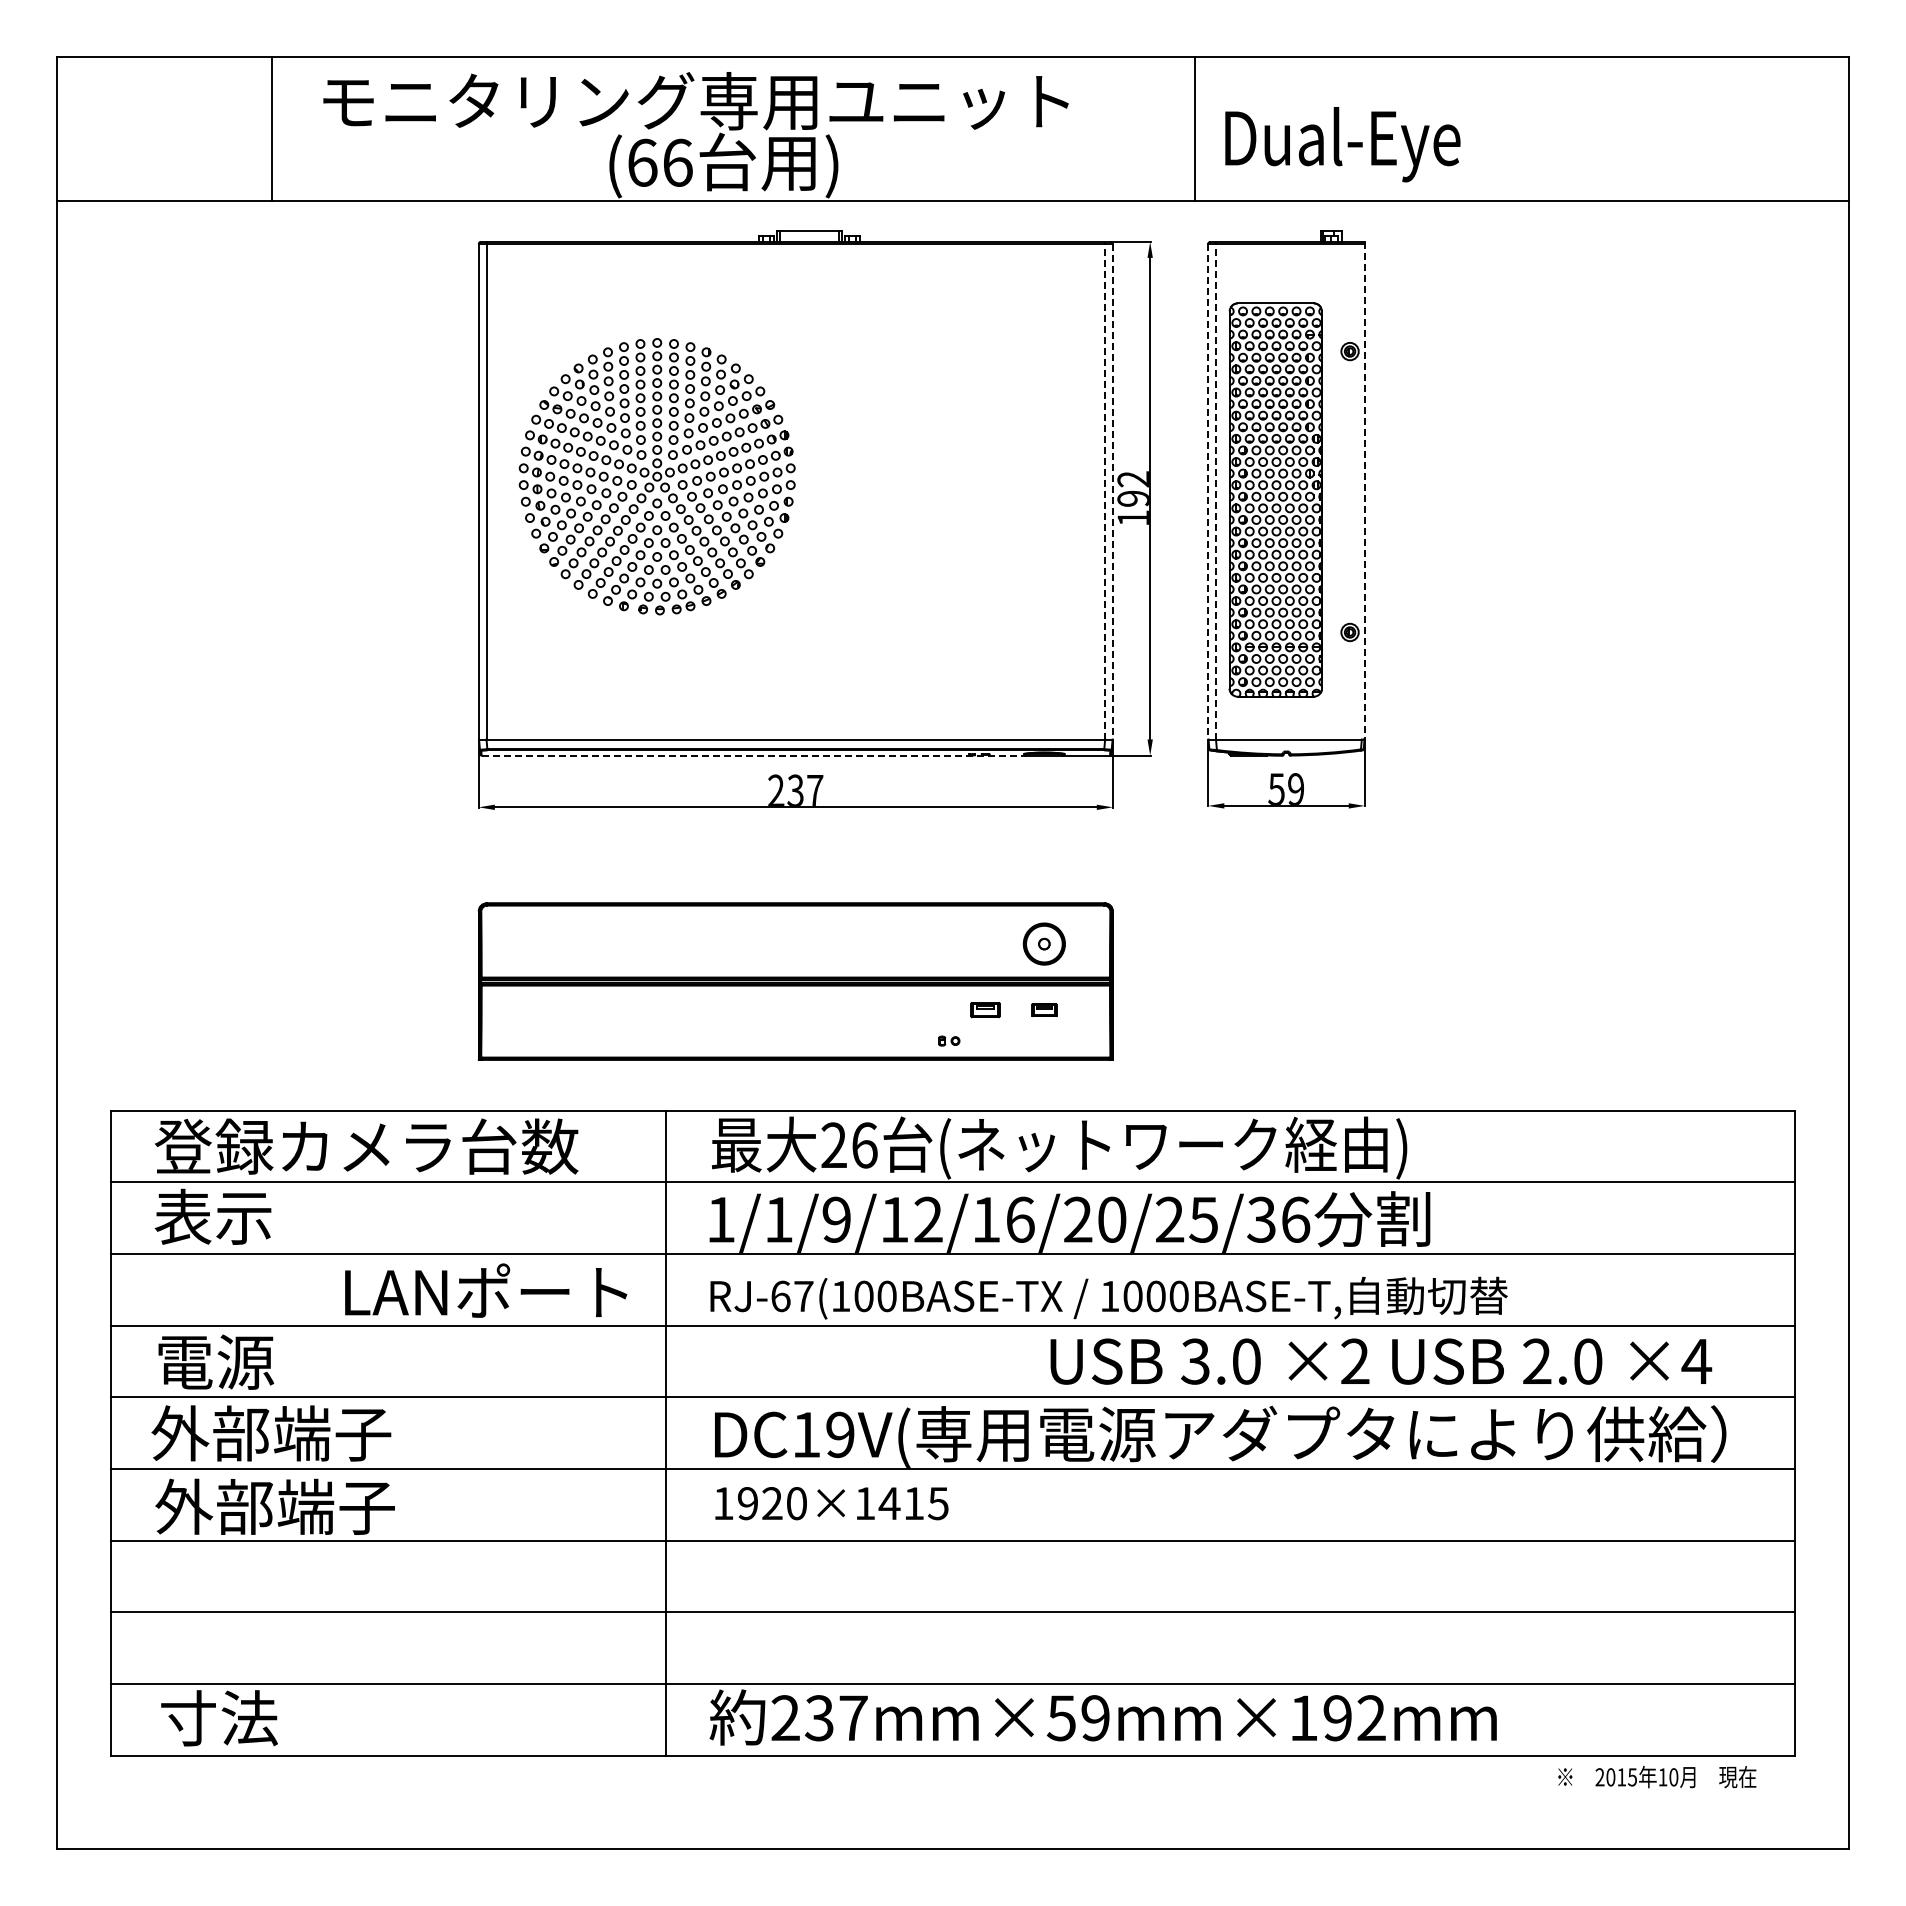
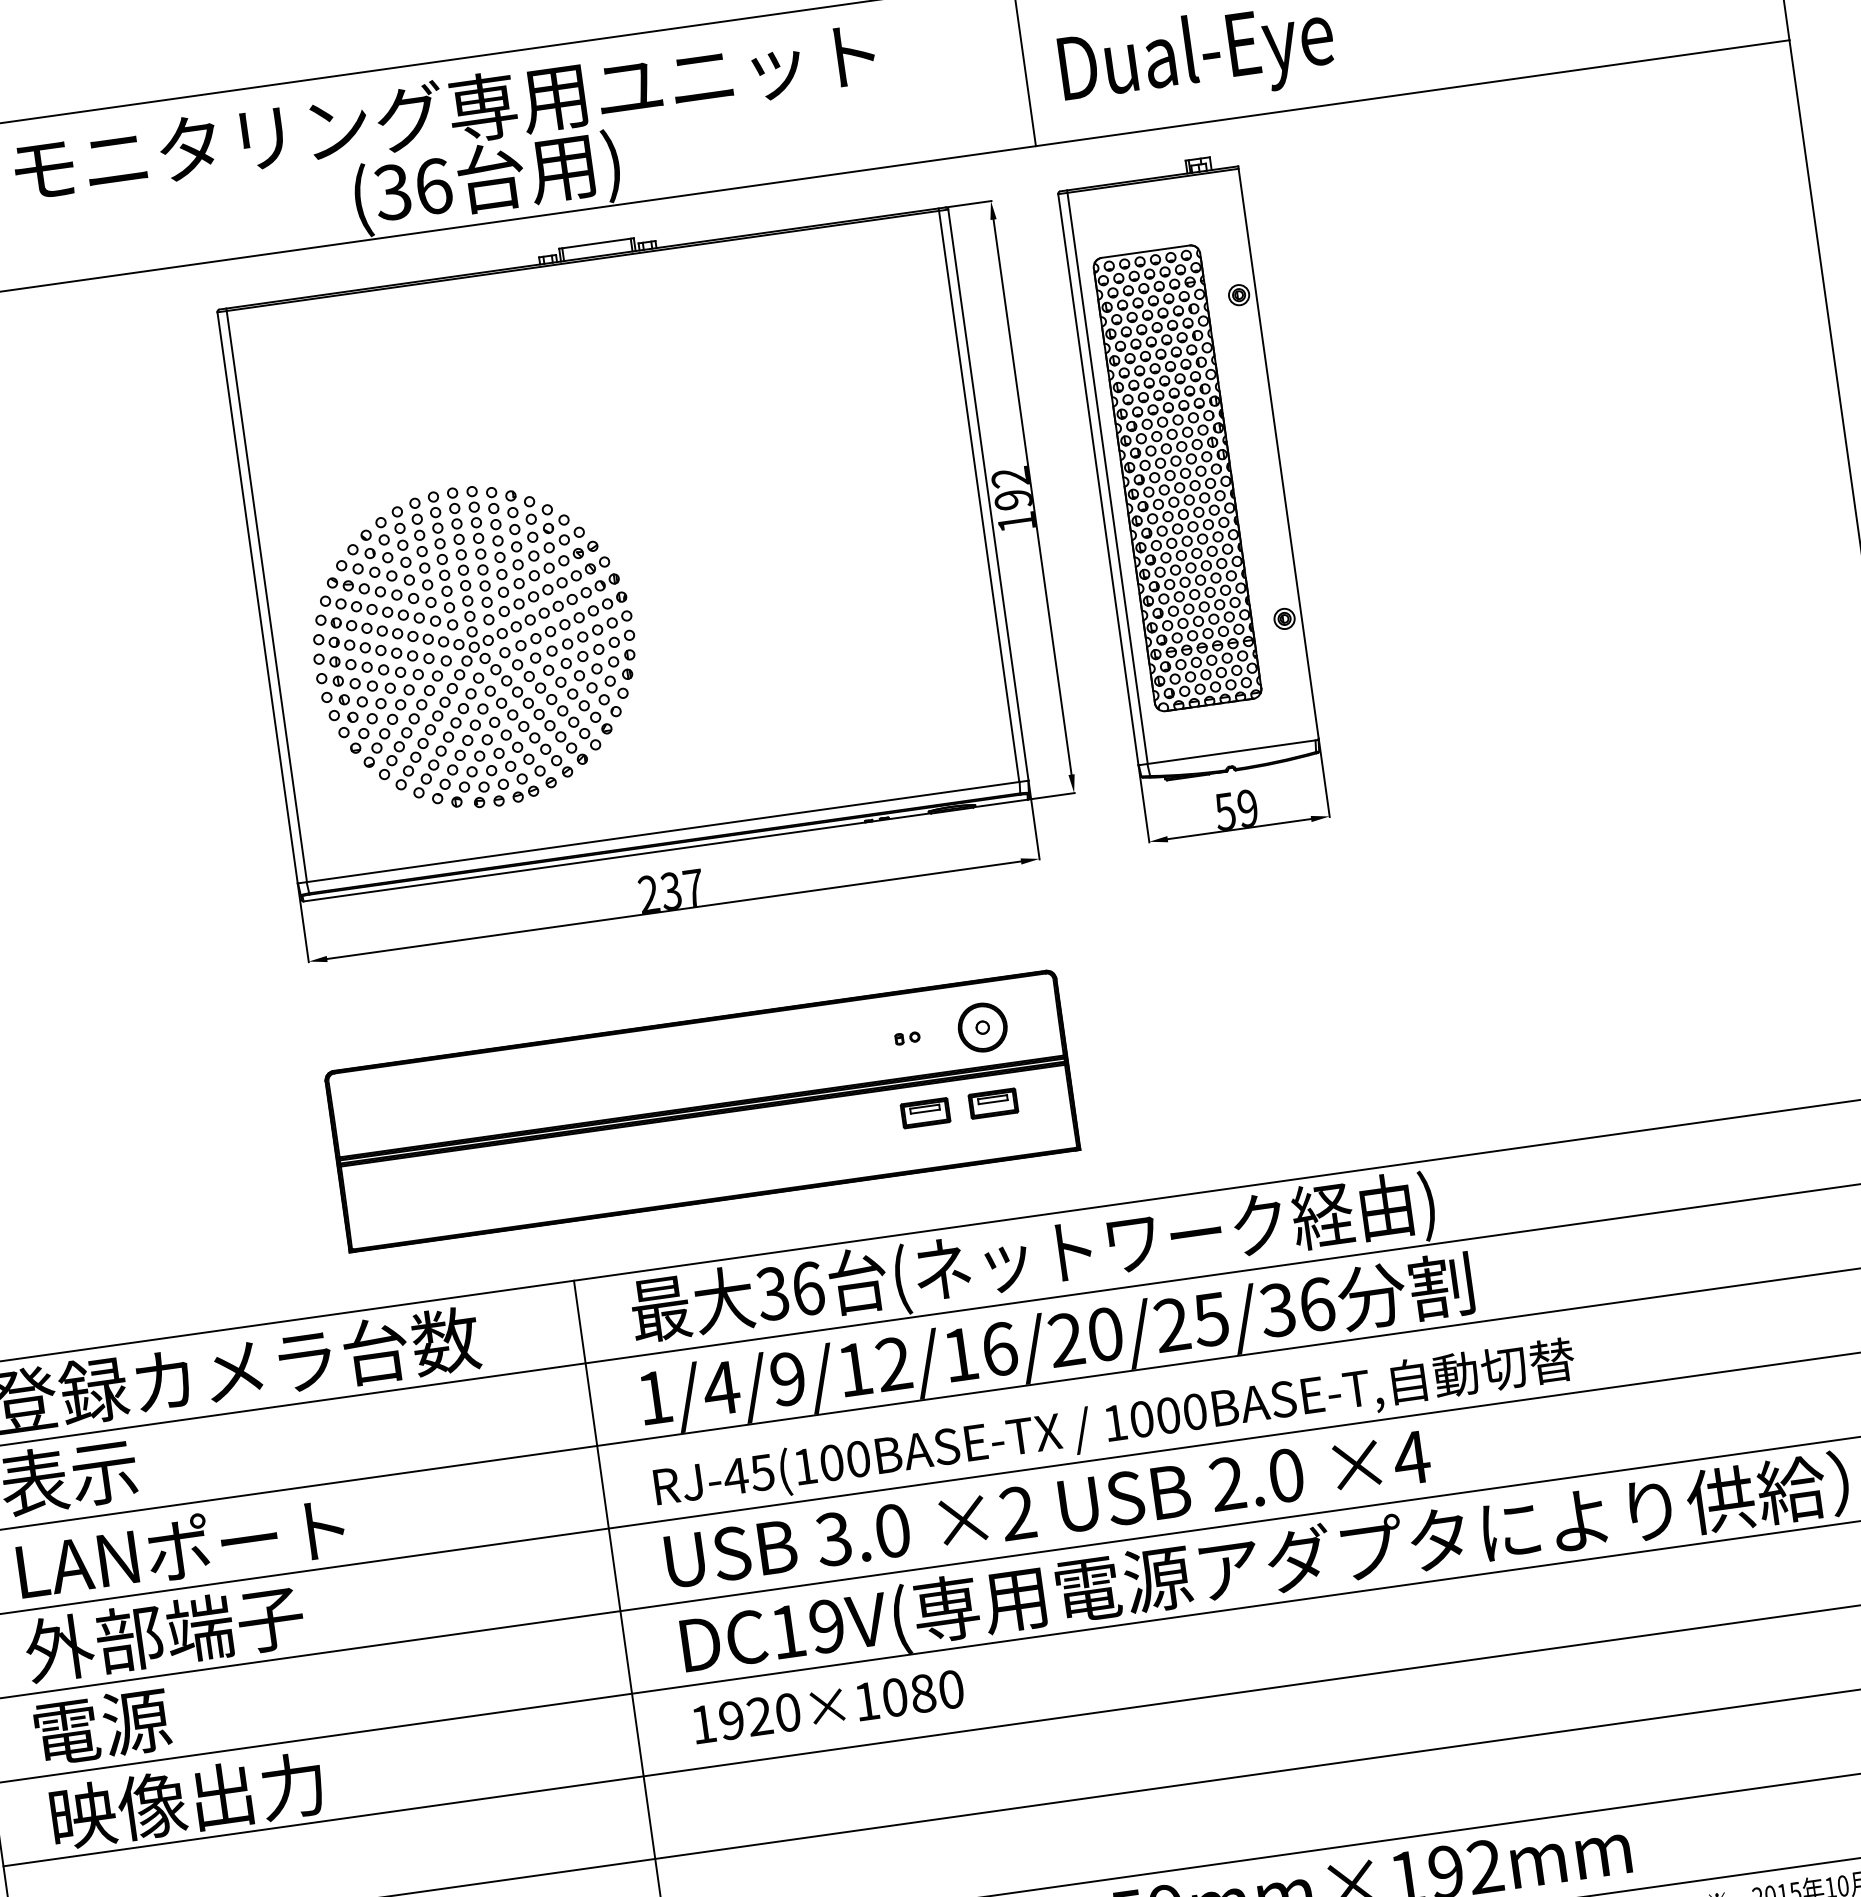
text: (642, 162) -> (392, 191), (66 -> (36
part: (656, 476) -> (473, 647), moved
line: (1104, 490) -> (978, 495), dashed -> solid
line: (1216, 490) -> (1107, 476), dashed -> solid
line: (1364, 490) -> (1278, 452), dashed -> solid
line: (1112, 491) -> (987, 494), dashed -> solid
line: (1208, 491) -> (1098, 479), dashed -> solid
line: (754, 755) -> (618, 857), dashed -> solid
part: (985, 1009) -> (925, 1112), size x1.43
part: (1044, 1009) -> (993, 1102), size x1.67
part: (949, 1040) -> (907, 1037), moved
text: (833, 1145) -> (772, 1293), 26 -> 36
text: (778, 1219) -> (720, 1388), 1/1/9/12/16/20/25/36 -> 1/4/9/12/16/20/25/36
text: (486, 1290) -> (181, 1547), moved
text: (791, 1296) -> (748, 1474), RJ-67(100BASE-TX -> RJ-45(100BASE-TX
text: (275, 1361) -> (164, 1633), 電源 -> 外部端子
text: (1381, 1361) -> (1048, 1509), moved
text: (271, 1433) -> (171, 1716), 外部端子 -> 電源
text: (913, 1503) -> (922, 1693), 1920×1415 -> 1920×1080
text: (274, 1506) -> (186, 1800), 外部端子 -> 映像出力

